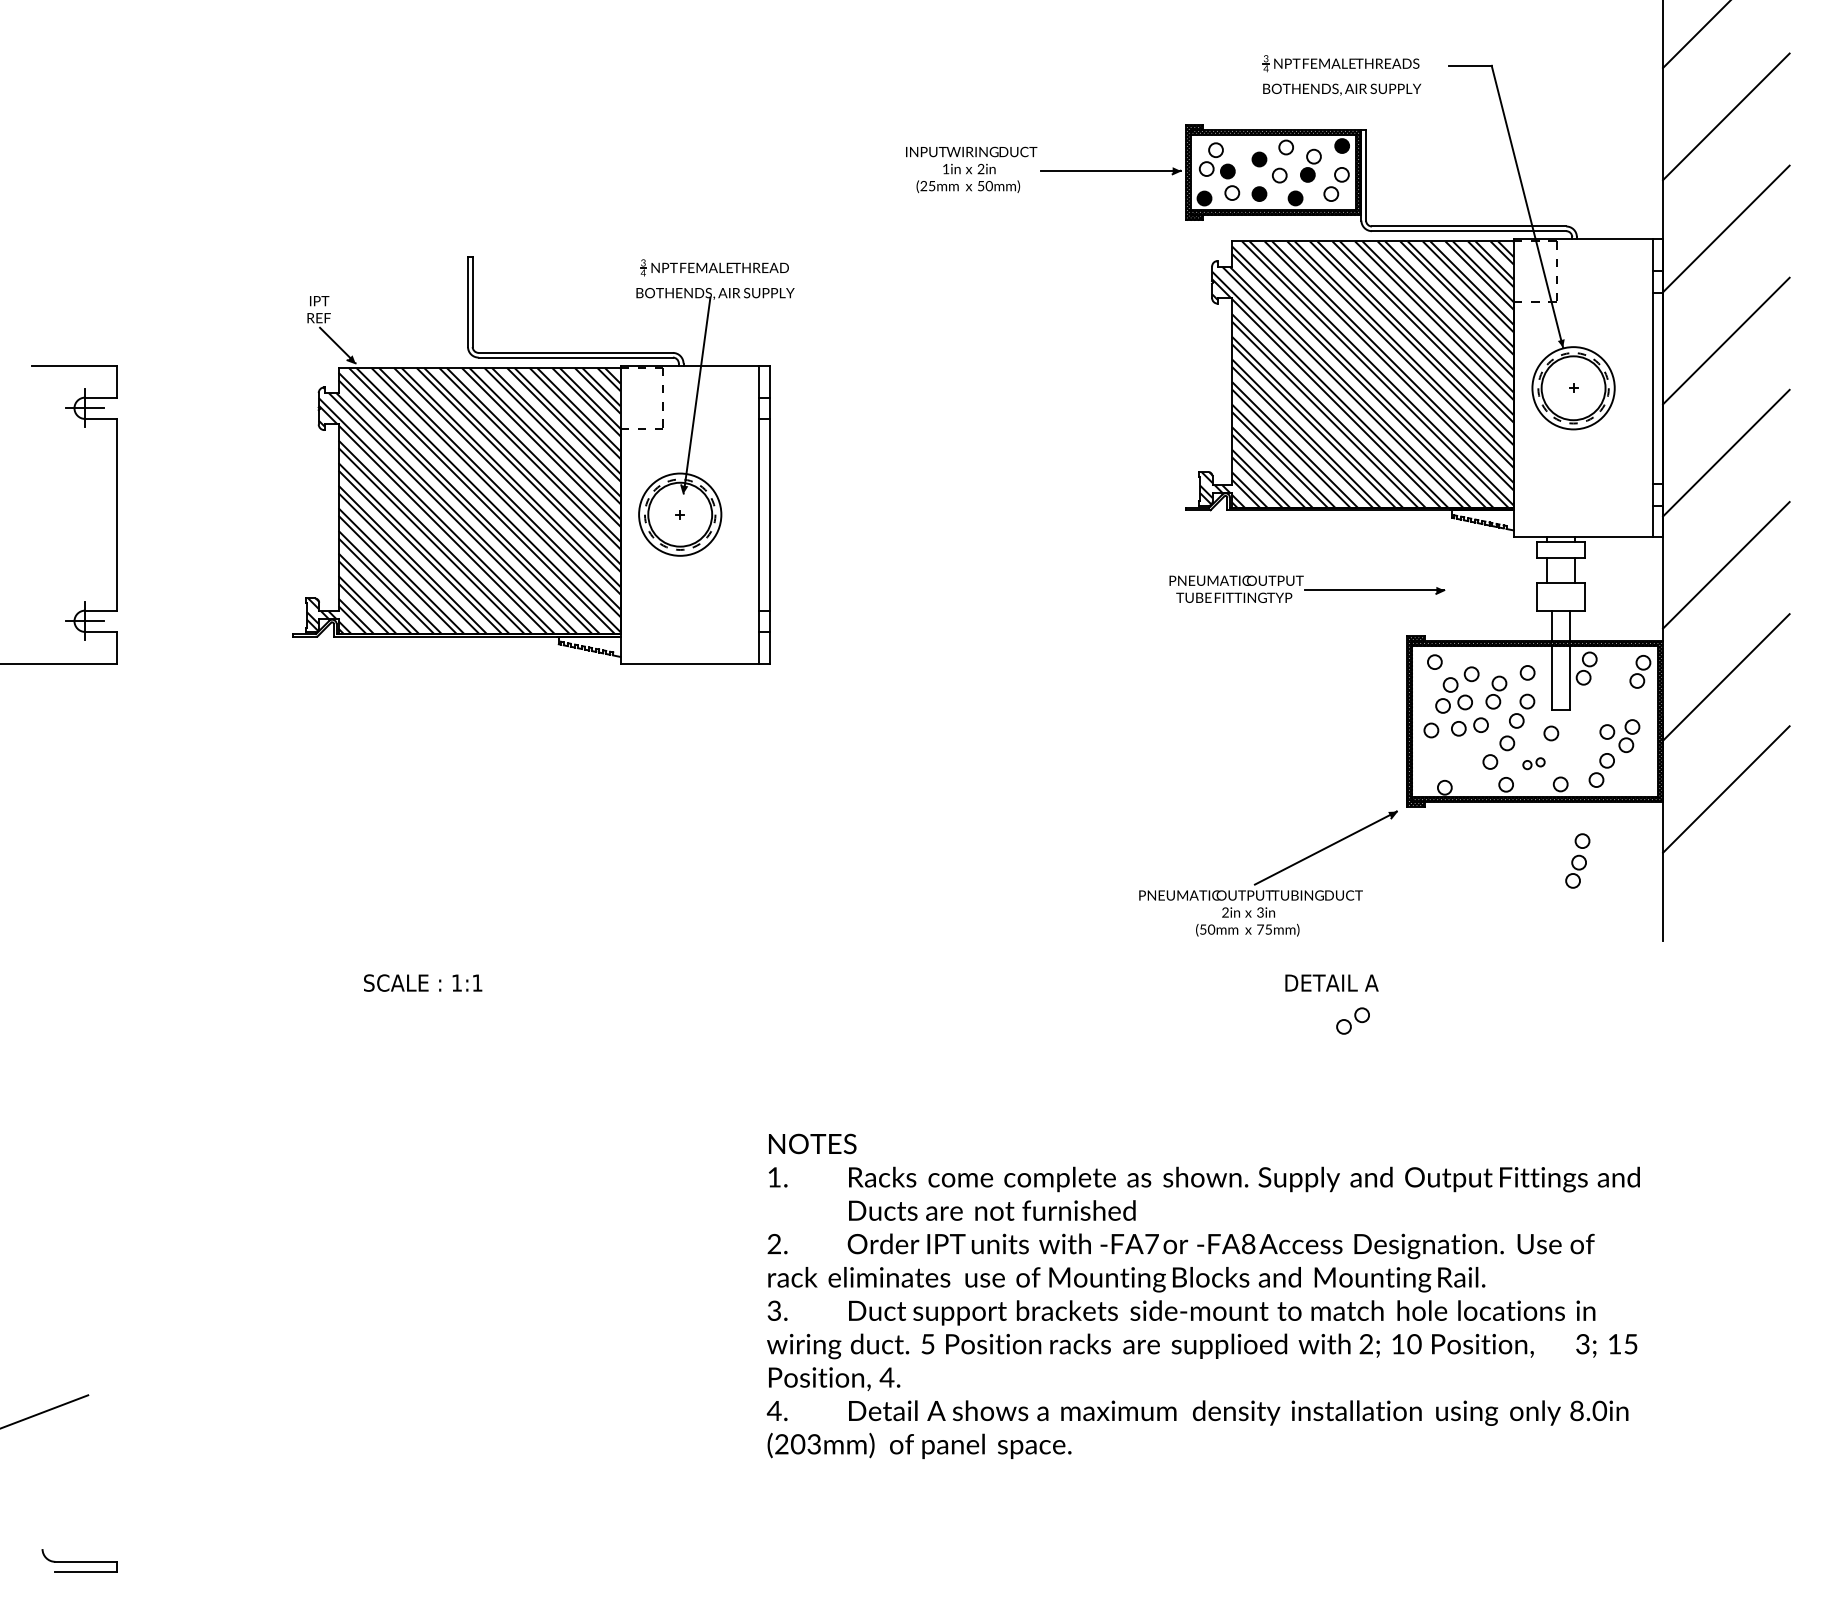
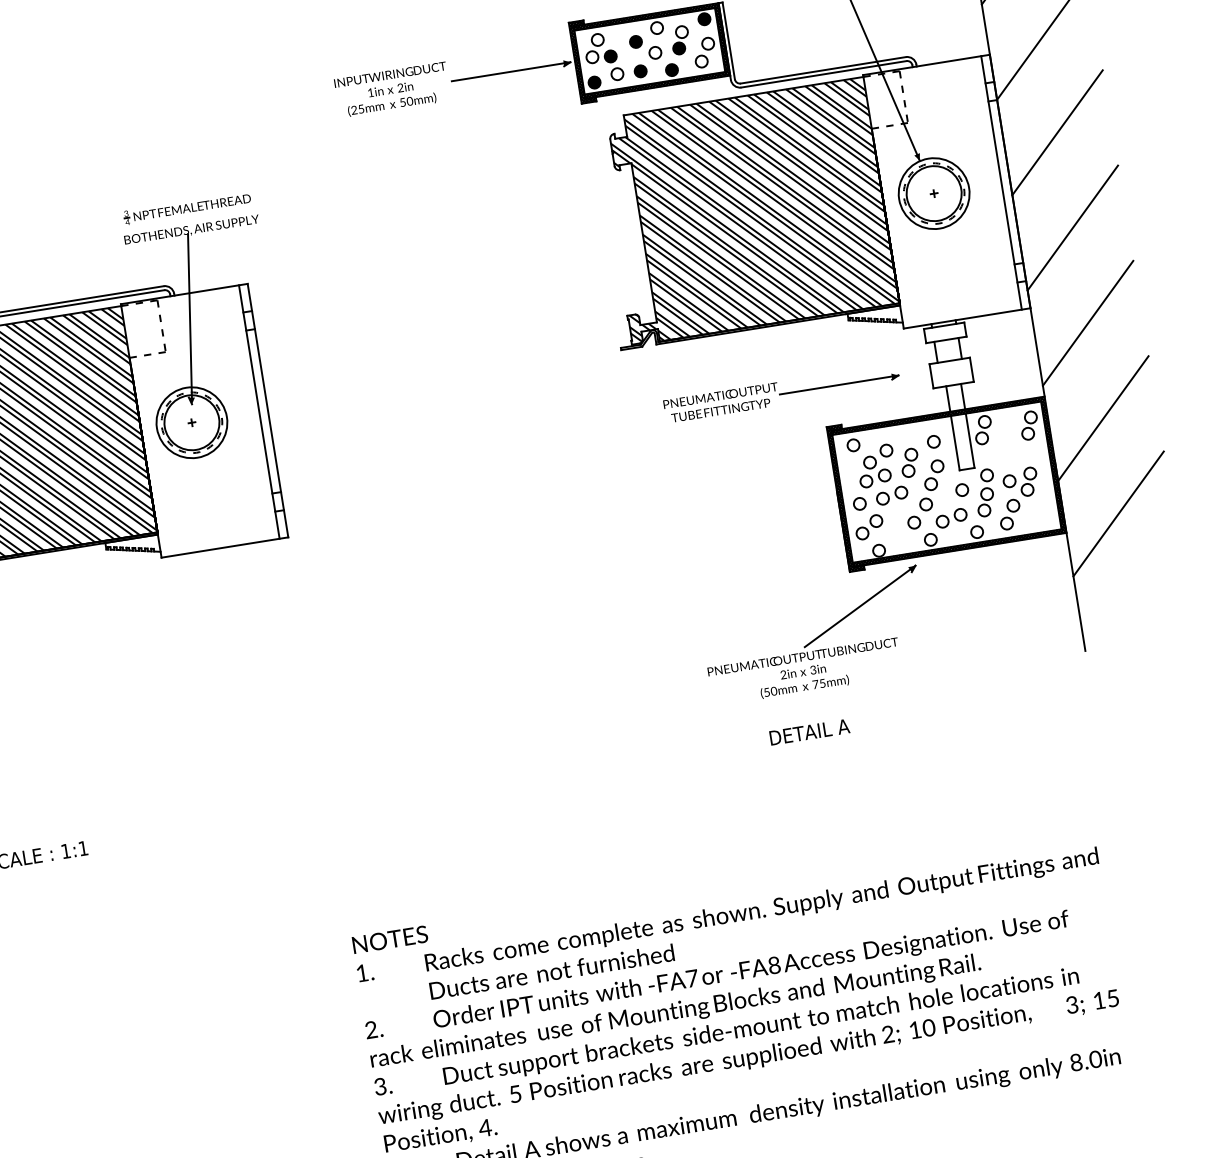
part: (1307, 588) -> (781, 392), moved
part: (1533, 763) -> (951, 518), size x1.67
part: (1577, 860) -> (985, 492), moved
part: (1268, 873) -> (814, 635), moved
part: (1352, 1020) -> (868, 526), moved

